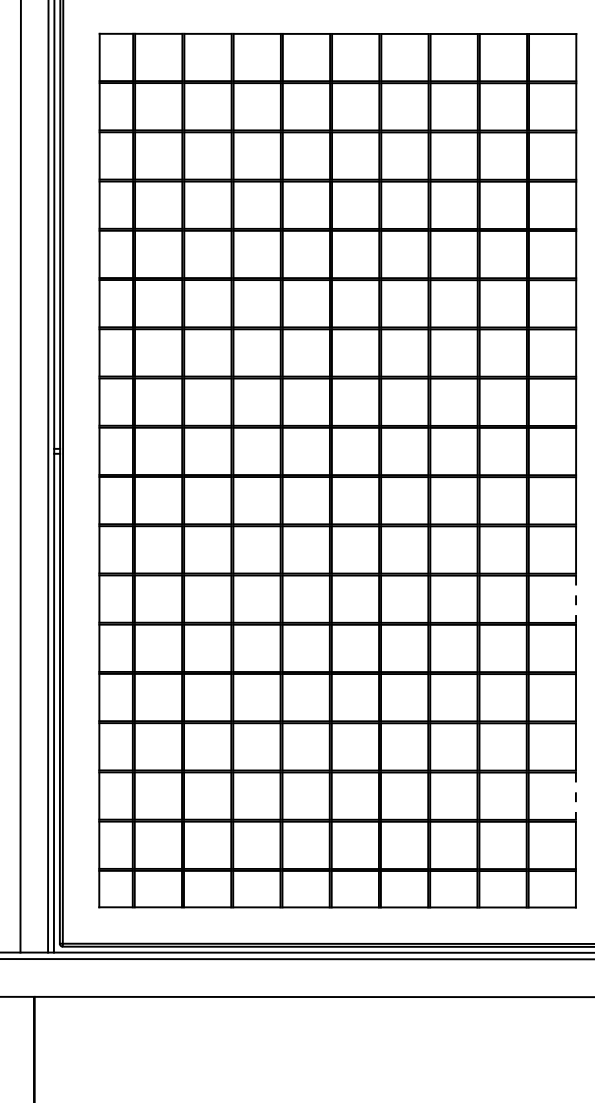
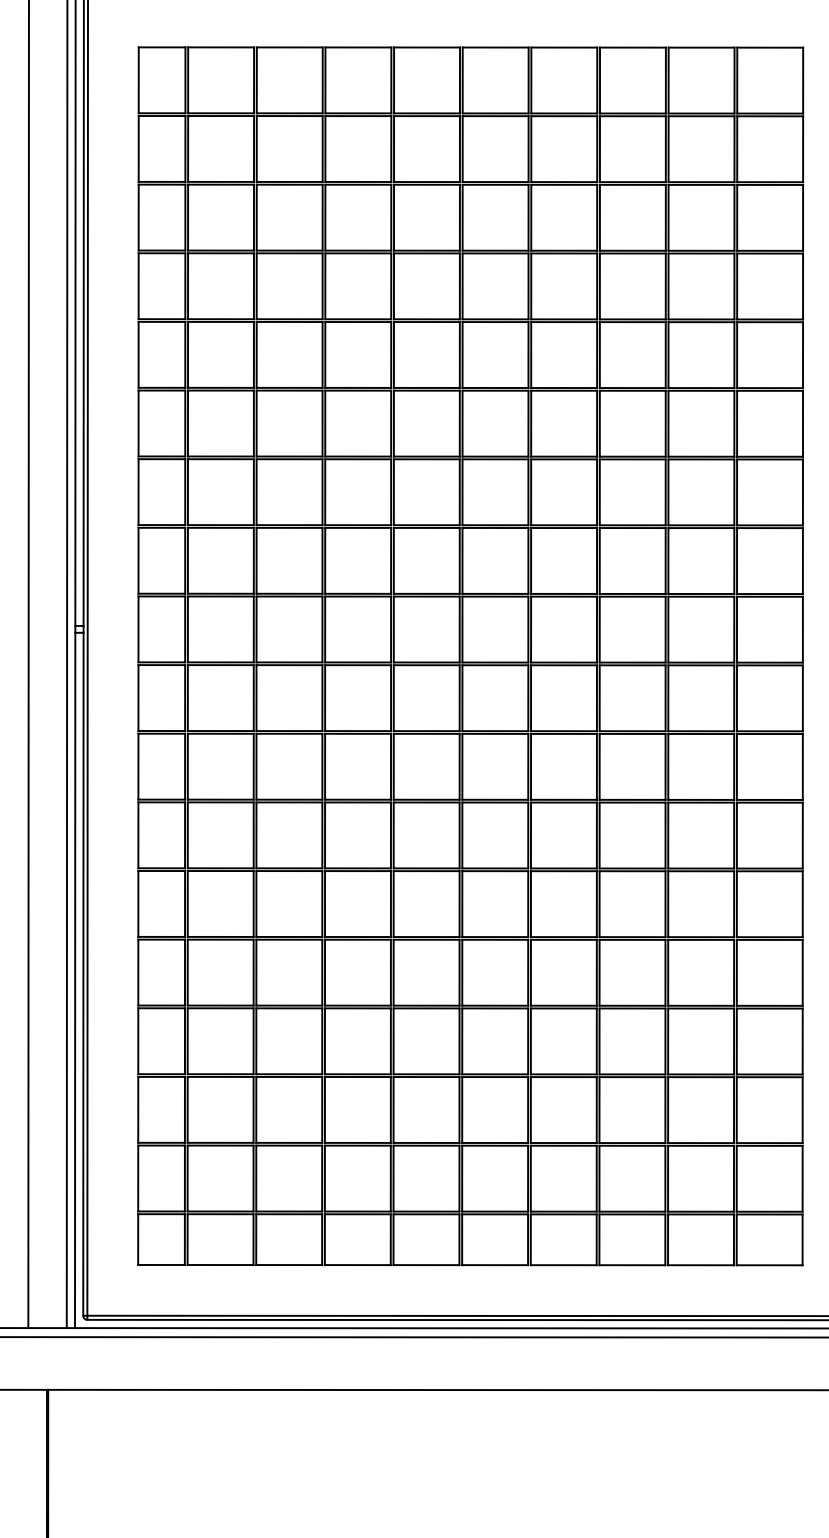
line: (576, 599) -> (803, 835), dashed -> solid
line: (575, 796) -> (802, 1110), dashed -> solid

